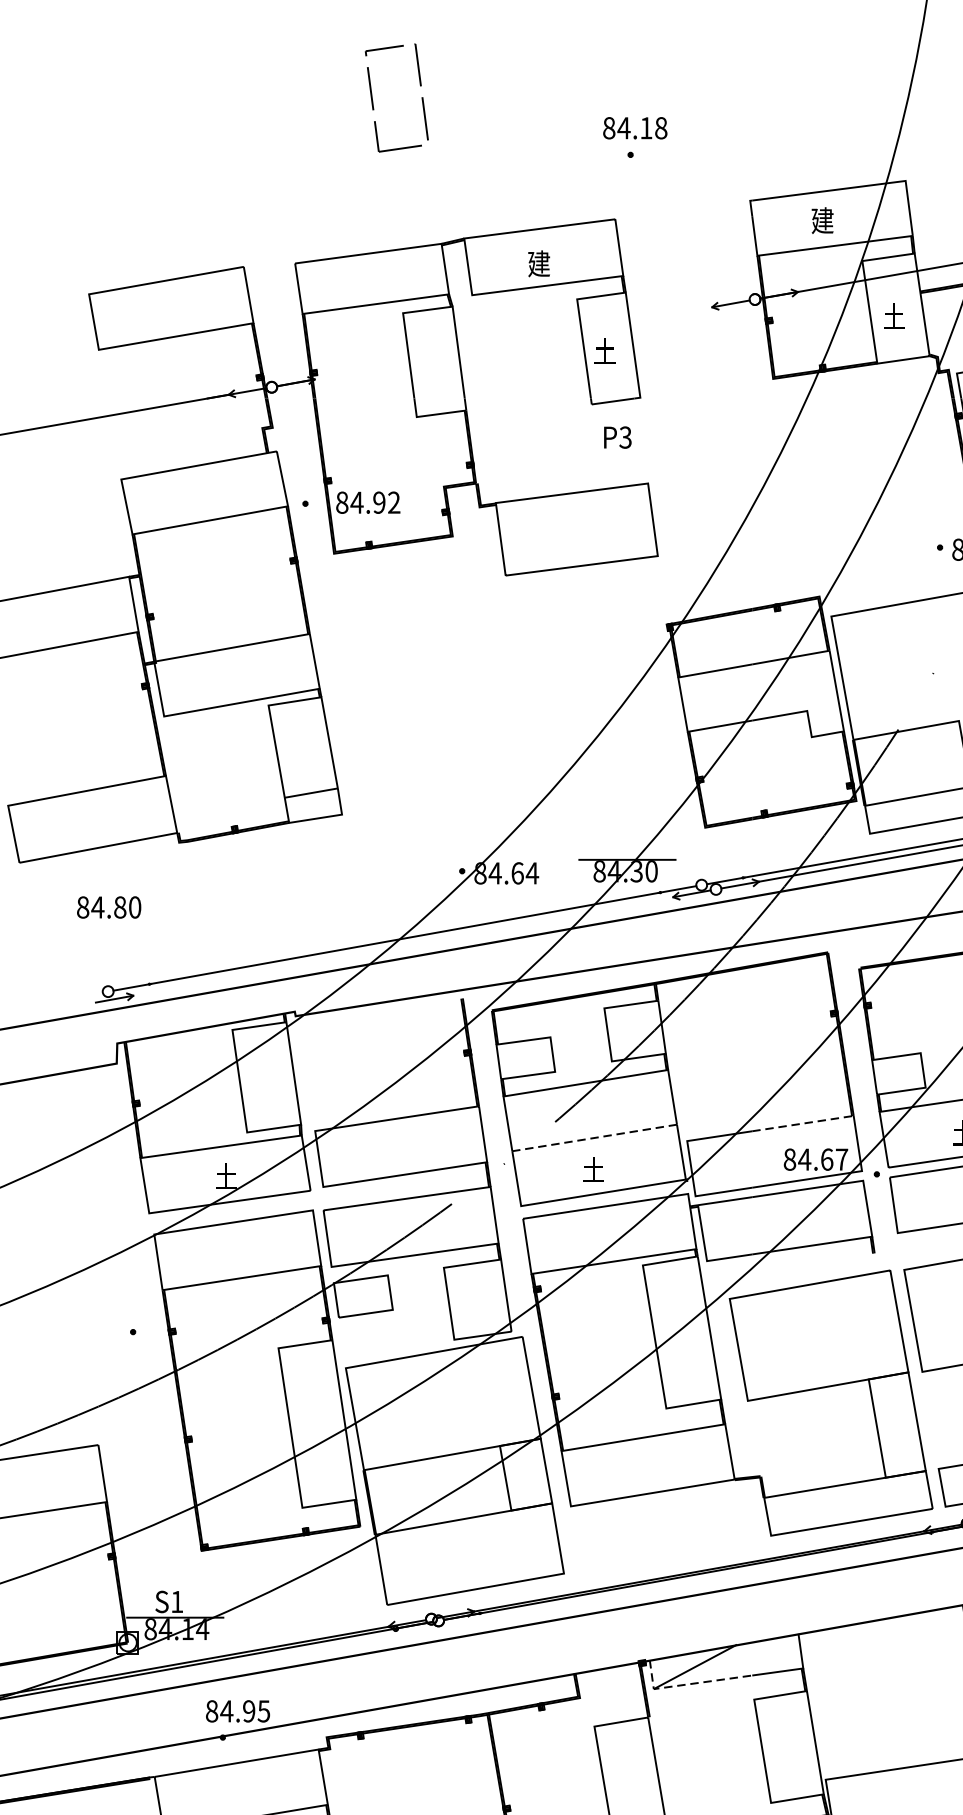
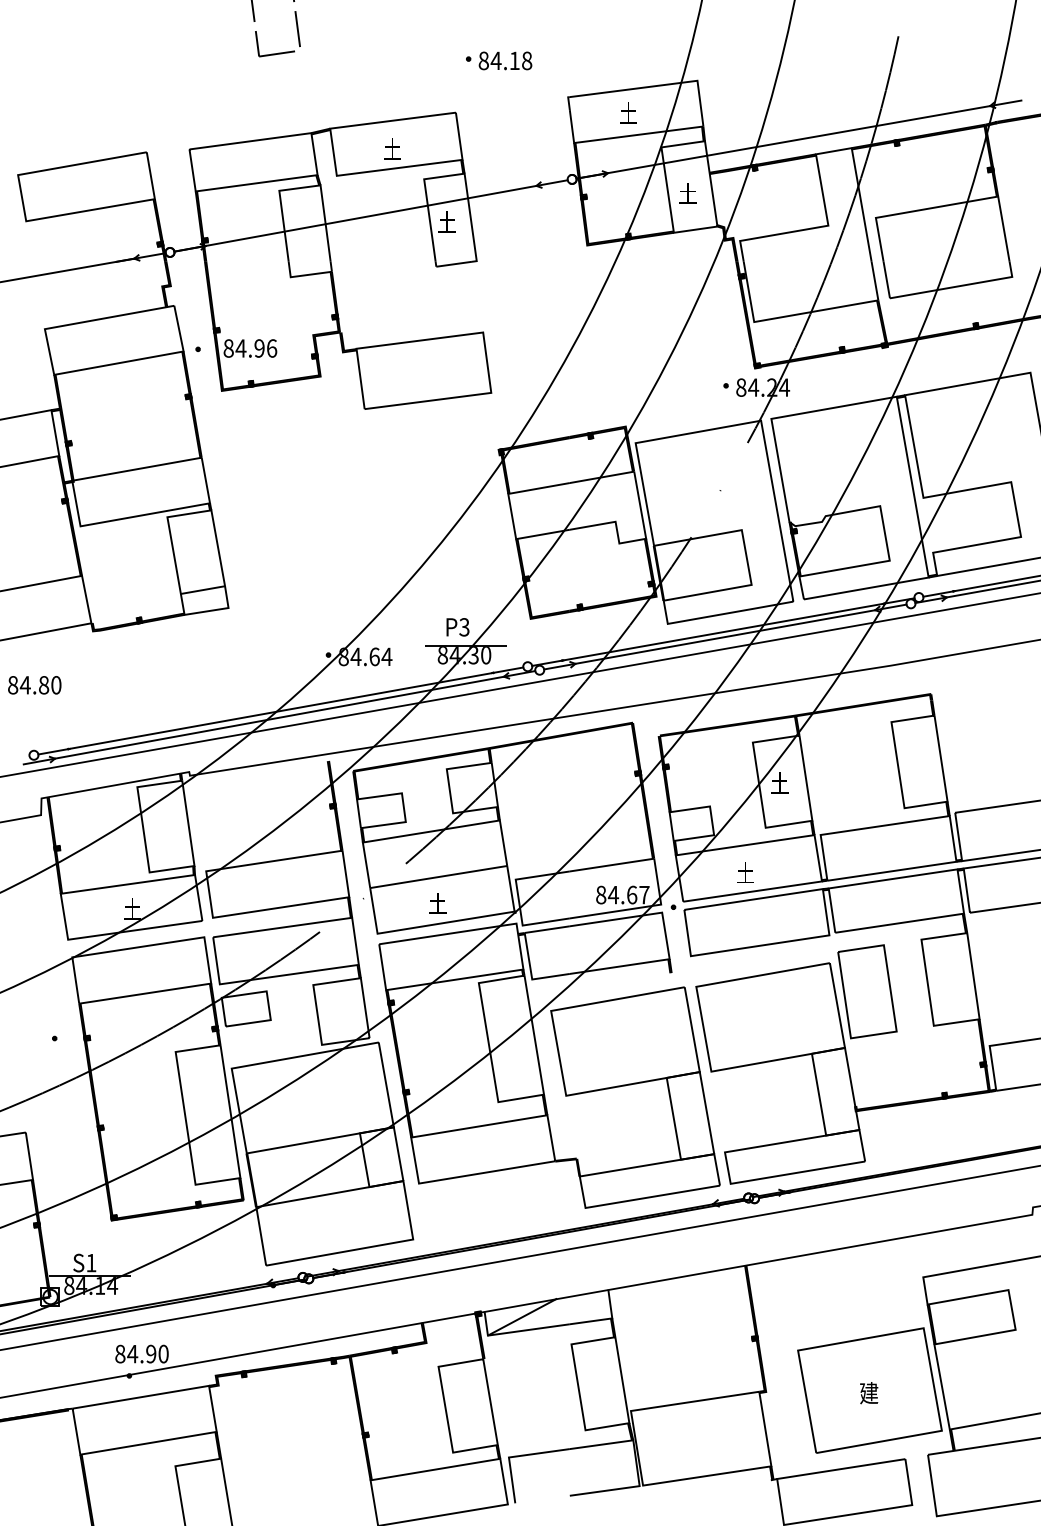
text: (635, 127) -> (505, 60), moved
text: (822, 220) -> (628, 113), 建 -> 土
text: (539, 263) -> (392, 149), 建 -> 土
line: (512, 342) -> (370, 215), added
text: (617, 437) -> (457, 627), moved
text: (393, 502) -> (271, 348), 84.92 -> 84.96
line: (403, 946) -> (279, 717), added
line: (803, 1124) -> (612, 865), dashed -> solid
line: (594, 1138) -> (438, 877), dashed -> solid
line: (688, 1684) -> (516, 1331), dashed -> solid
text: (263, 1710) -> (163, 1353), 84.95 -> 84.90

